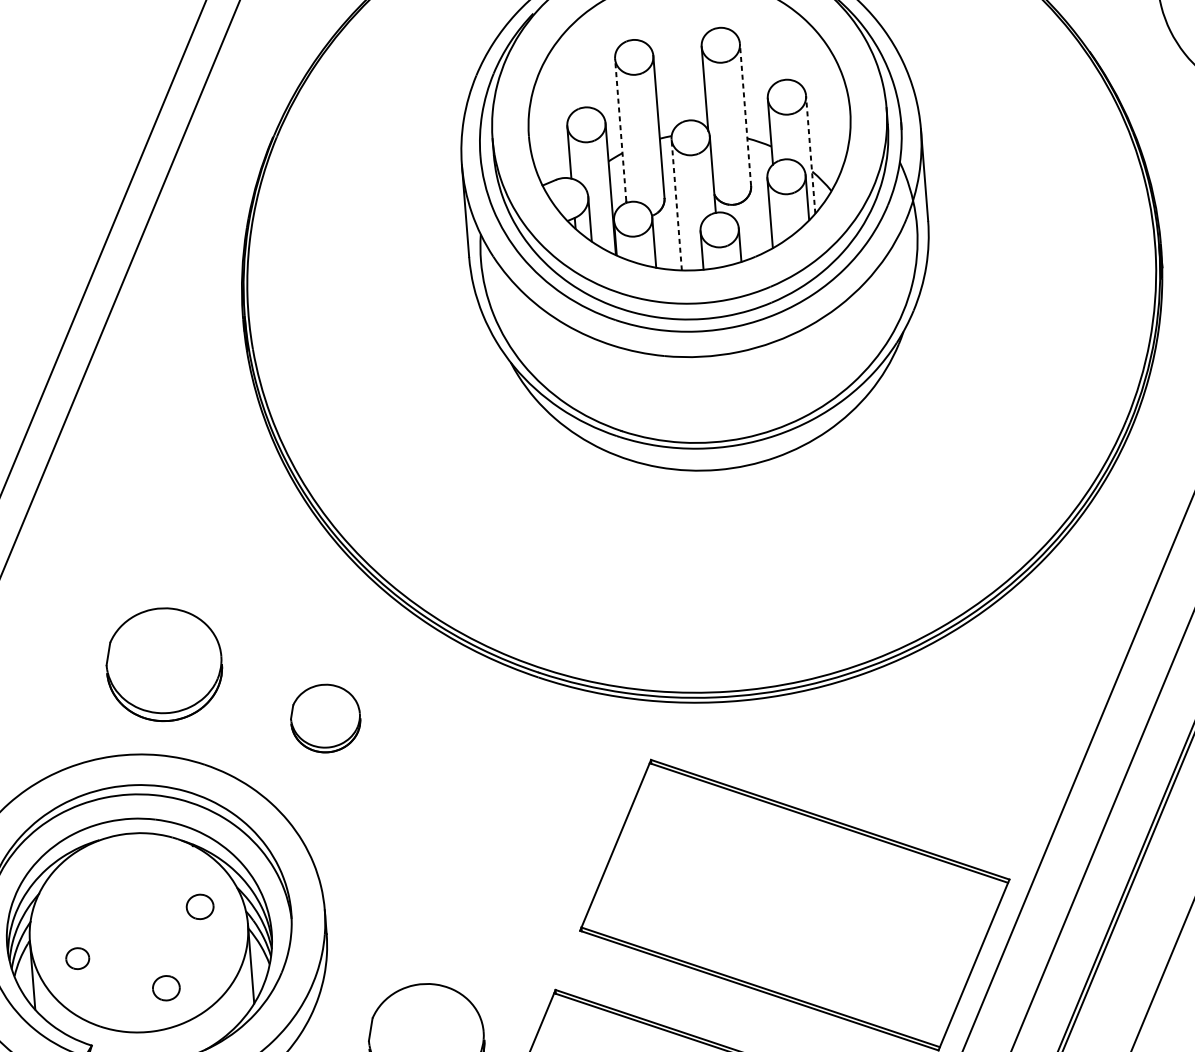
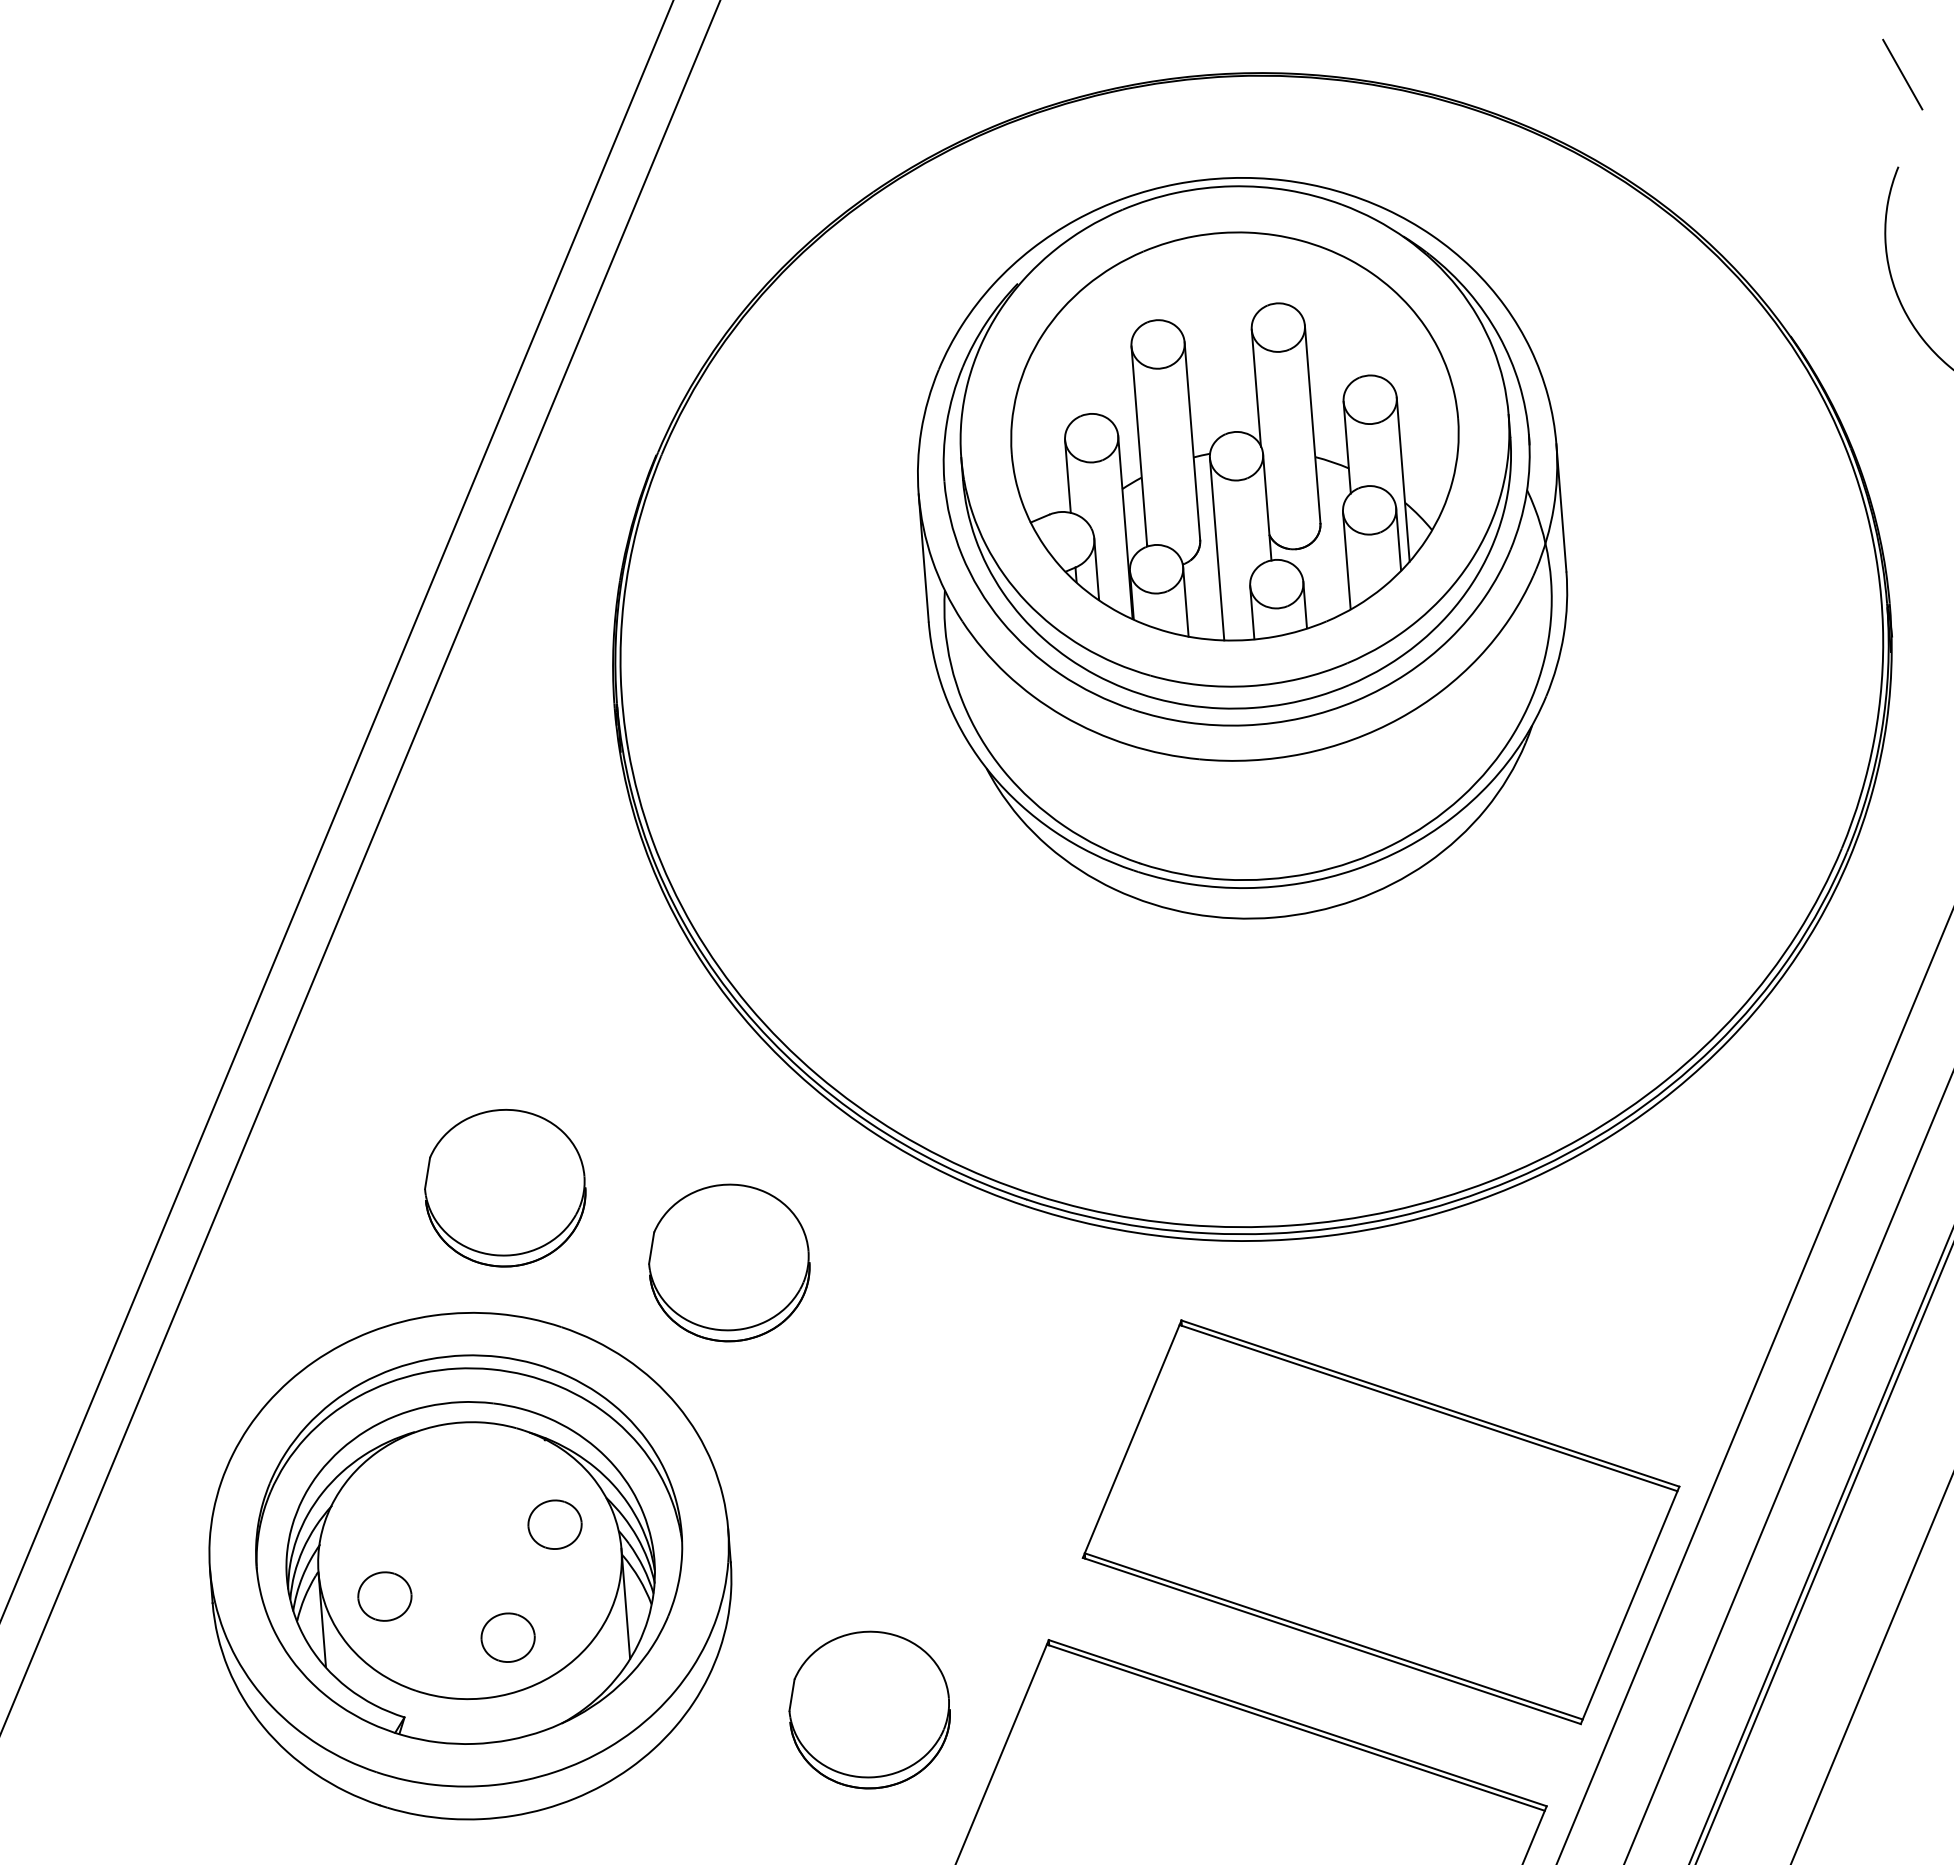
line: (745, 114) -> (1312, 423), dashed -> solid
line: (620, 129) -> (1139, 444), dashed -> solid
line: (810, 154) -> (1403, 479), dashed -> solid
line: (677, 204) -> (1217, 548), dashed -> solid
part: (325, 718) -> (729, 1262), size x1.67
part: (199, 906) -> (554, 1524), size x1.43
part: (77, 958) -> (384, 1596), size x1.67
part: (165, 988) -> (507, 1637), size x1.43

